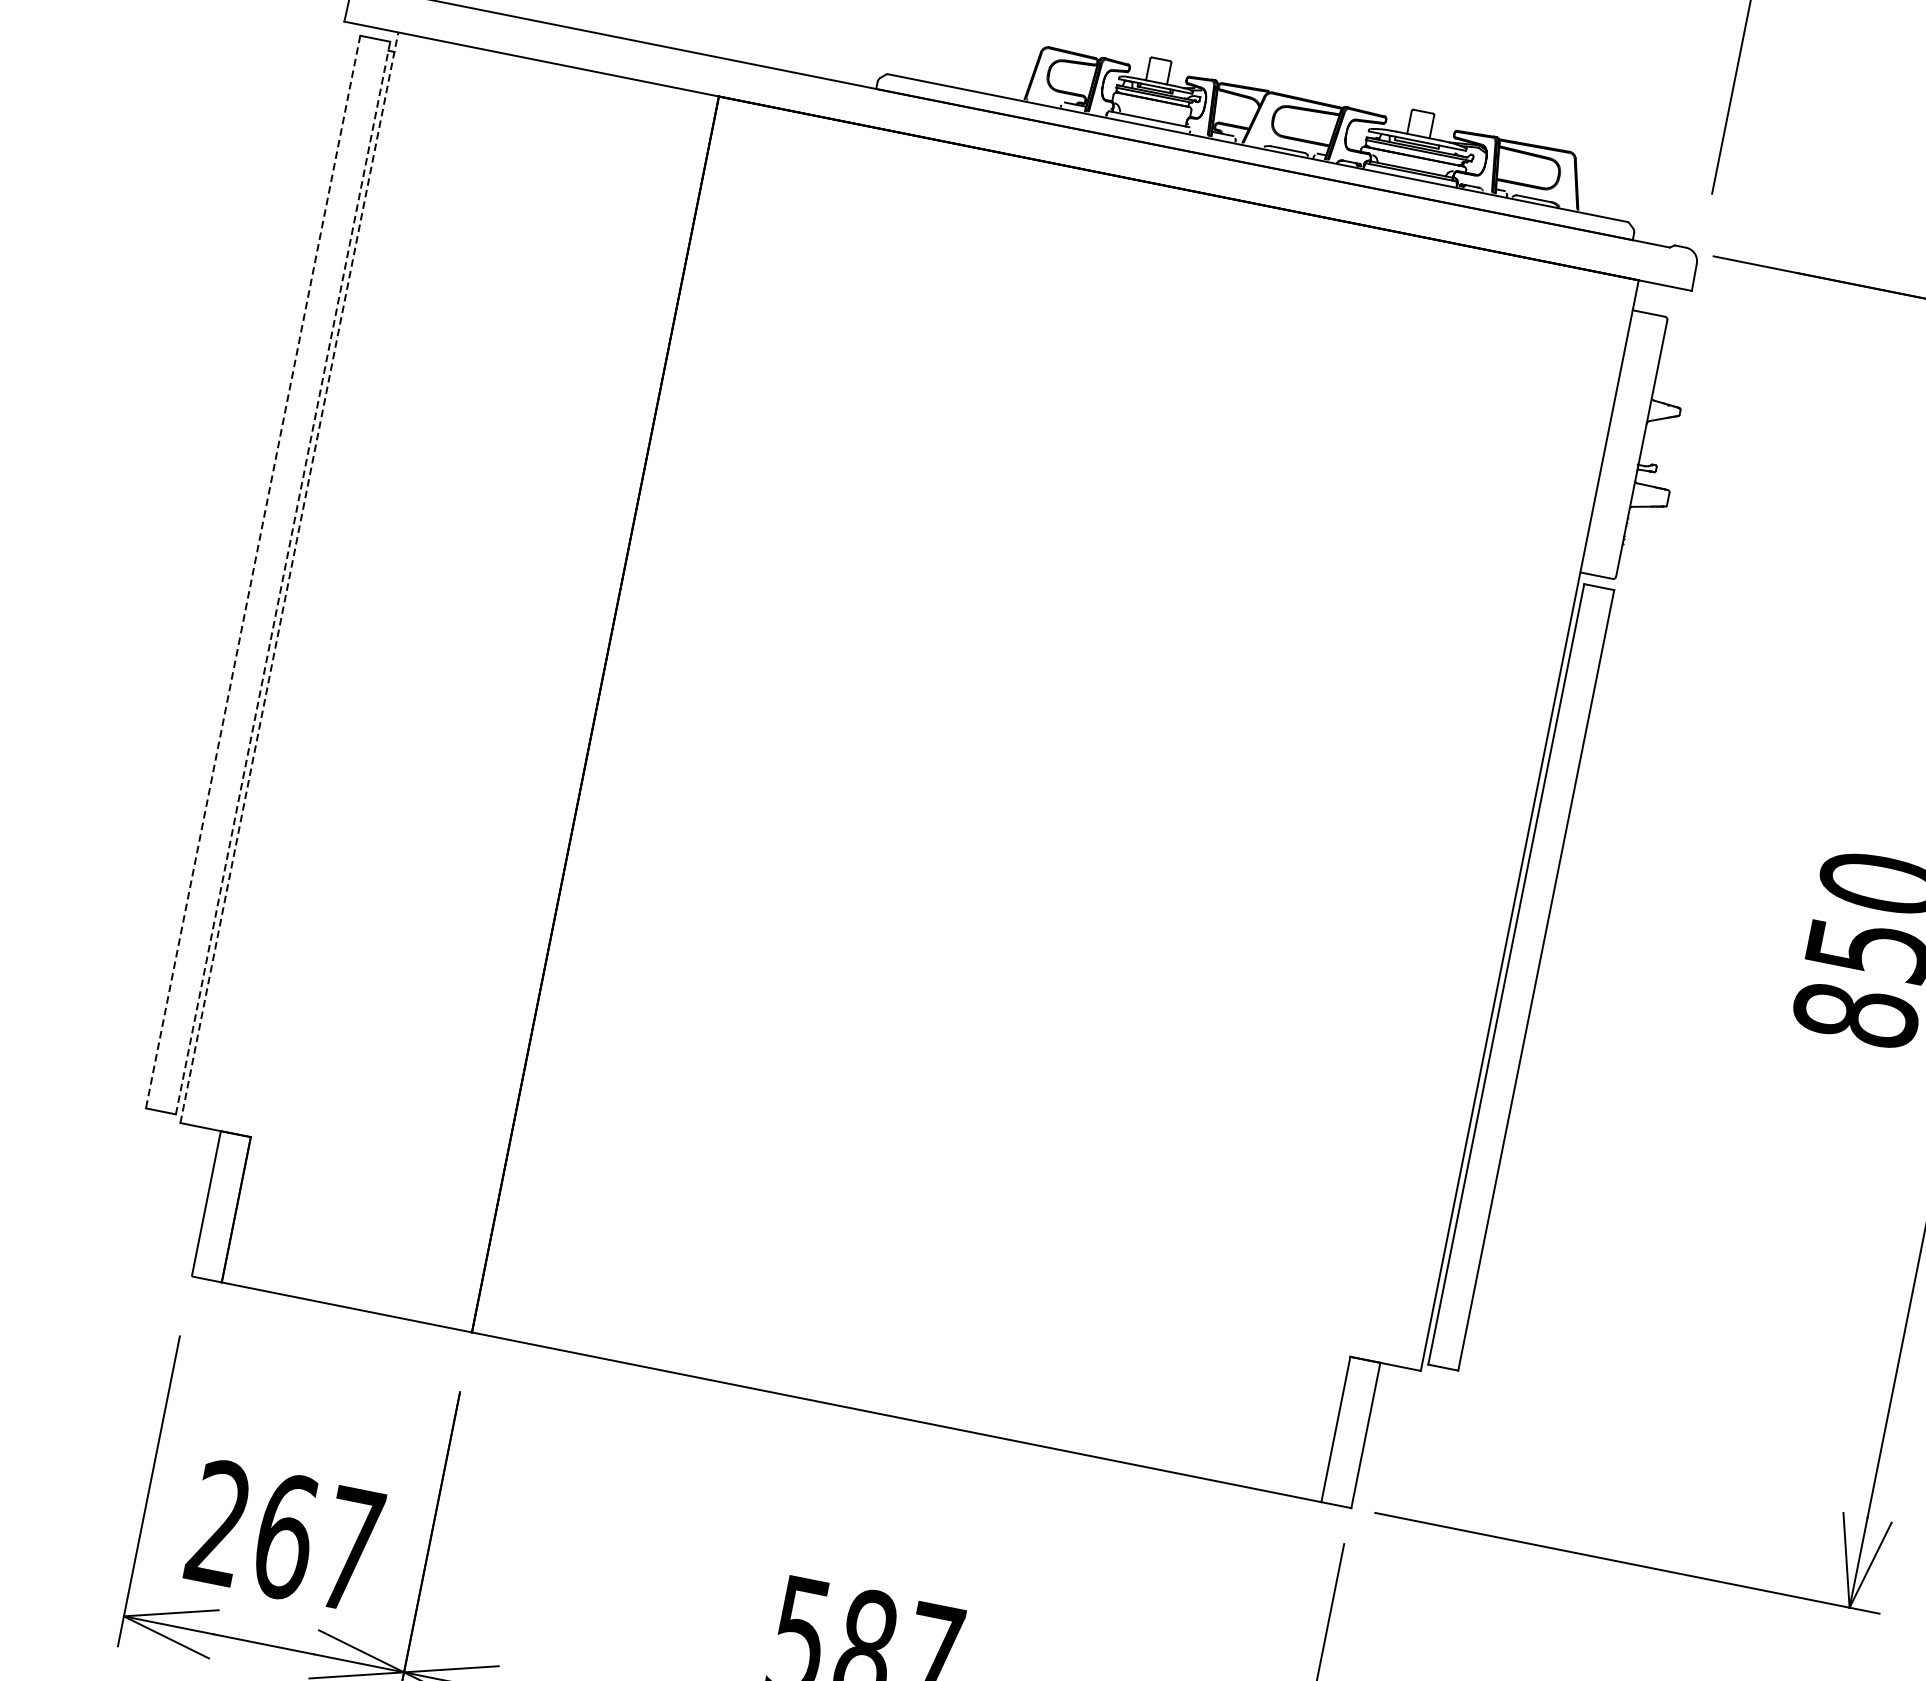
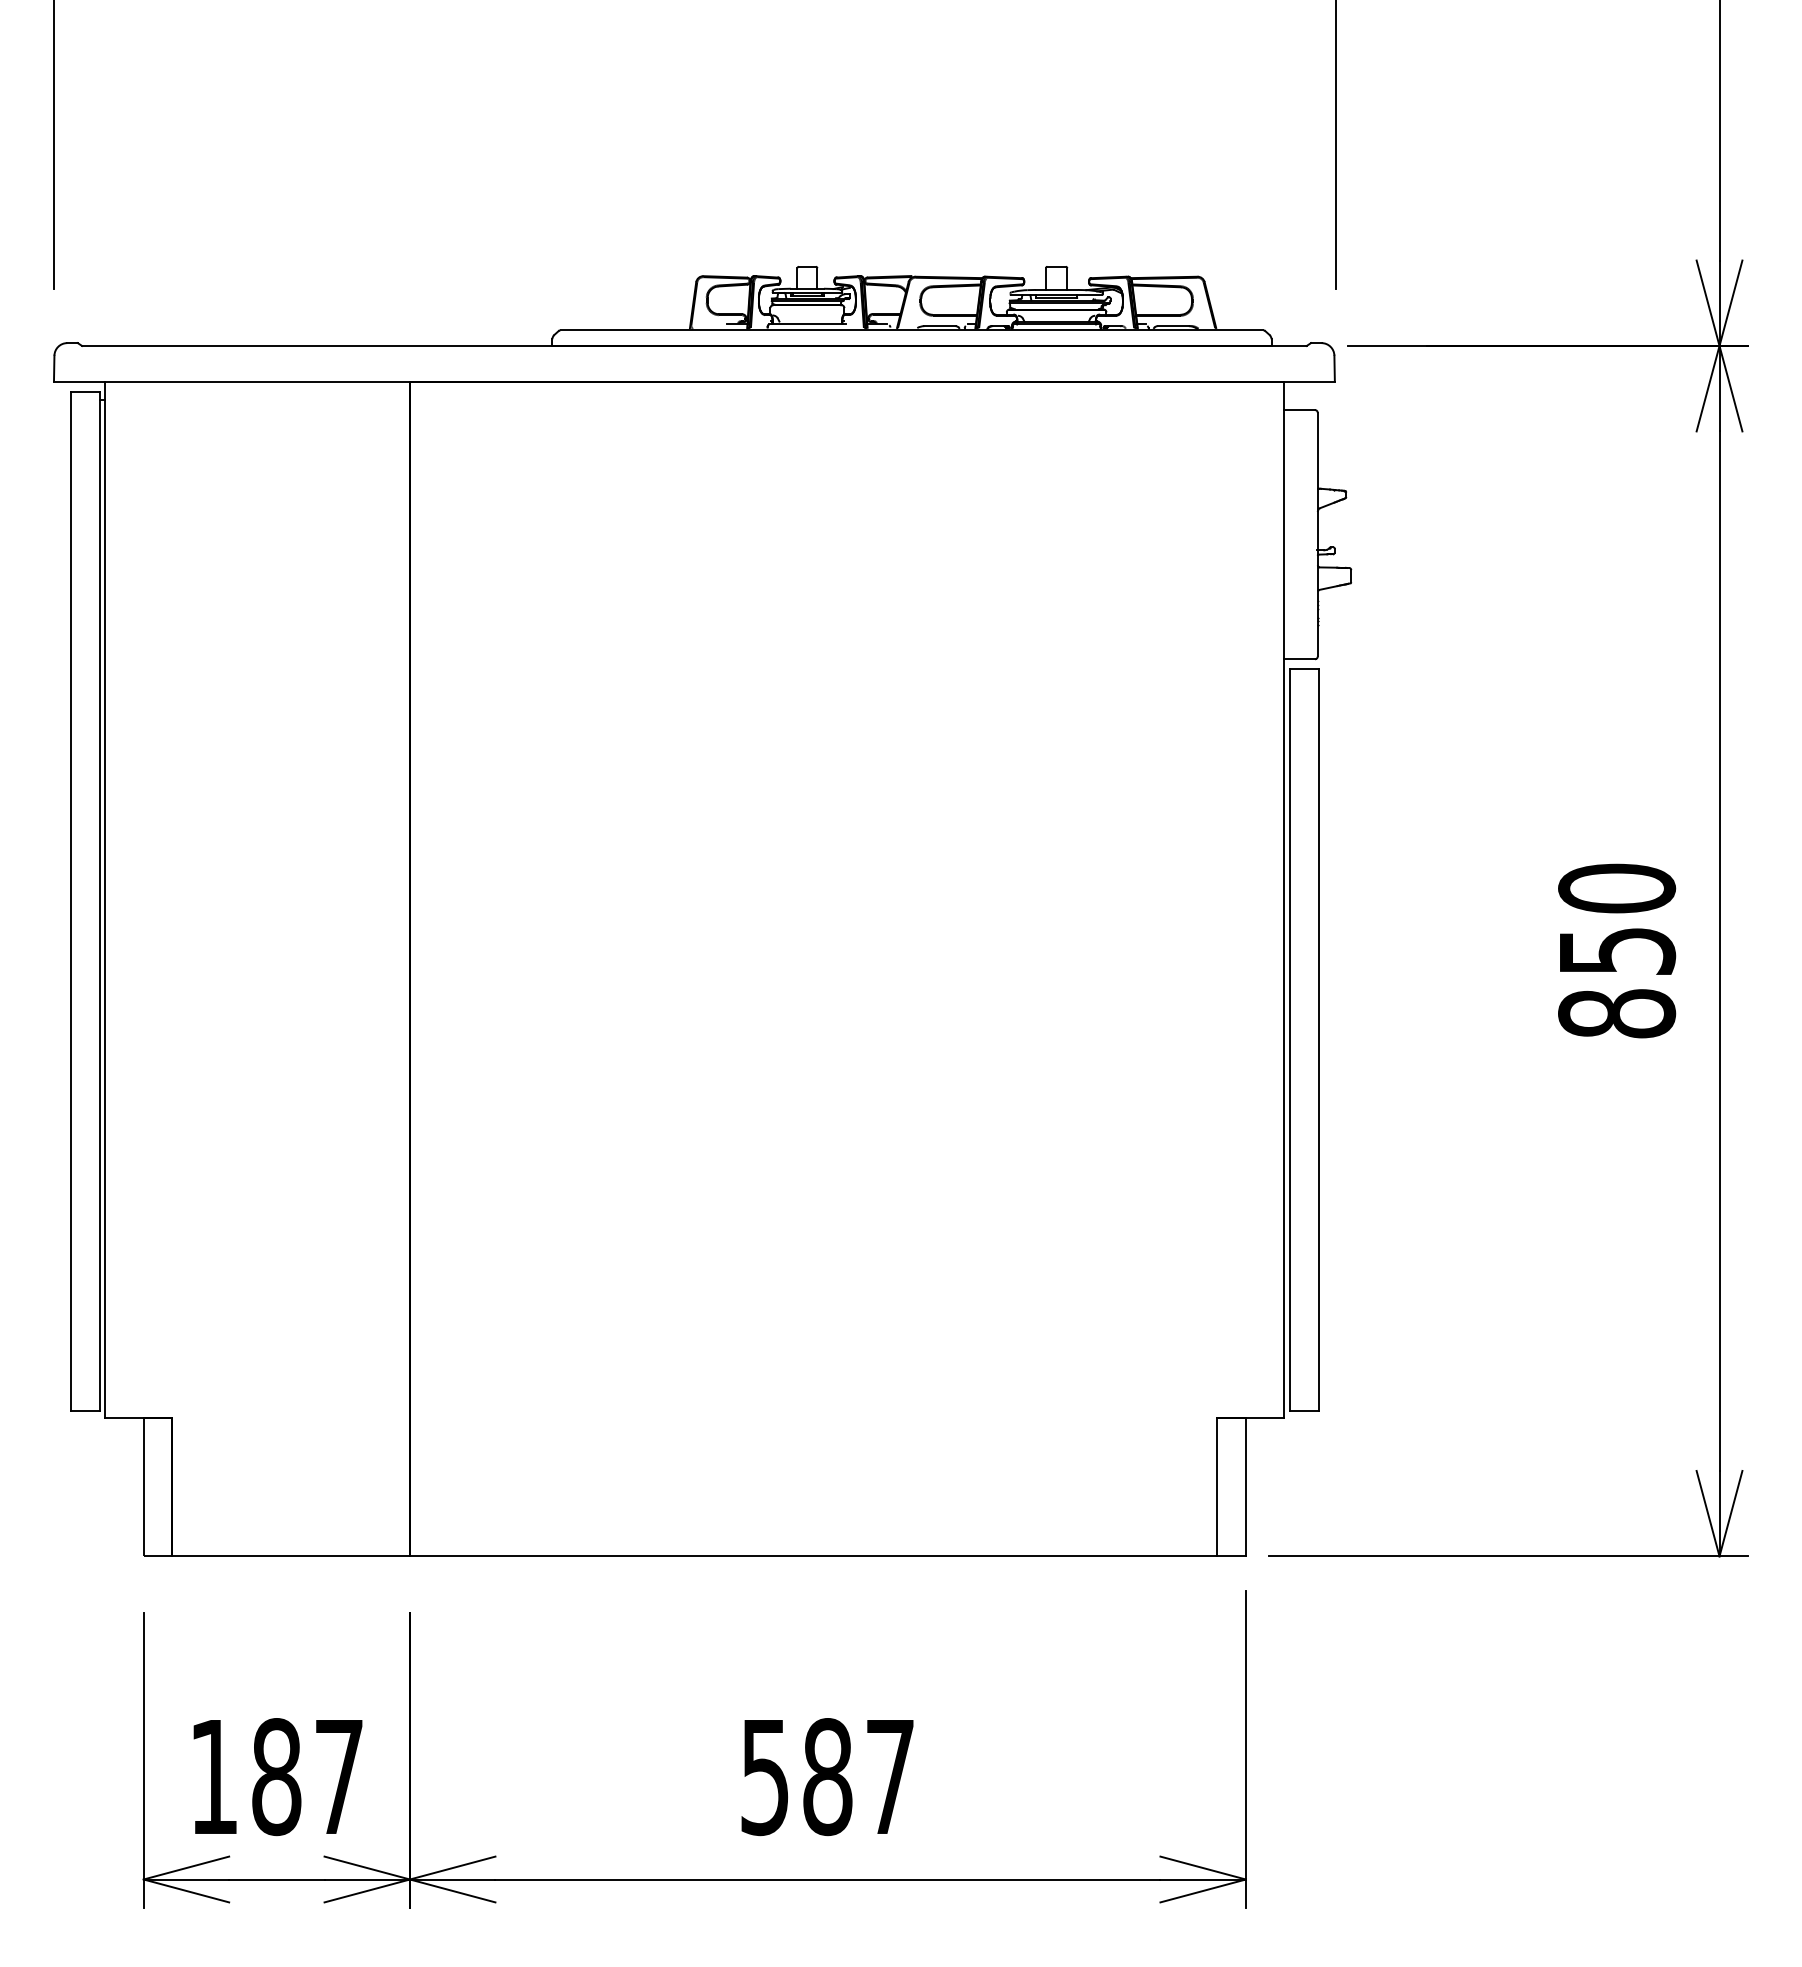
line: (253, 572) -> (71, 901), dashed -> solid
line: (289, 577) -> (105, 899), dashed -> solid
line: (282, 578) -> (99, 901), dashed -> solid
text: (252, 1530) -> (245, 1777), 267 -> 187

